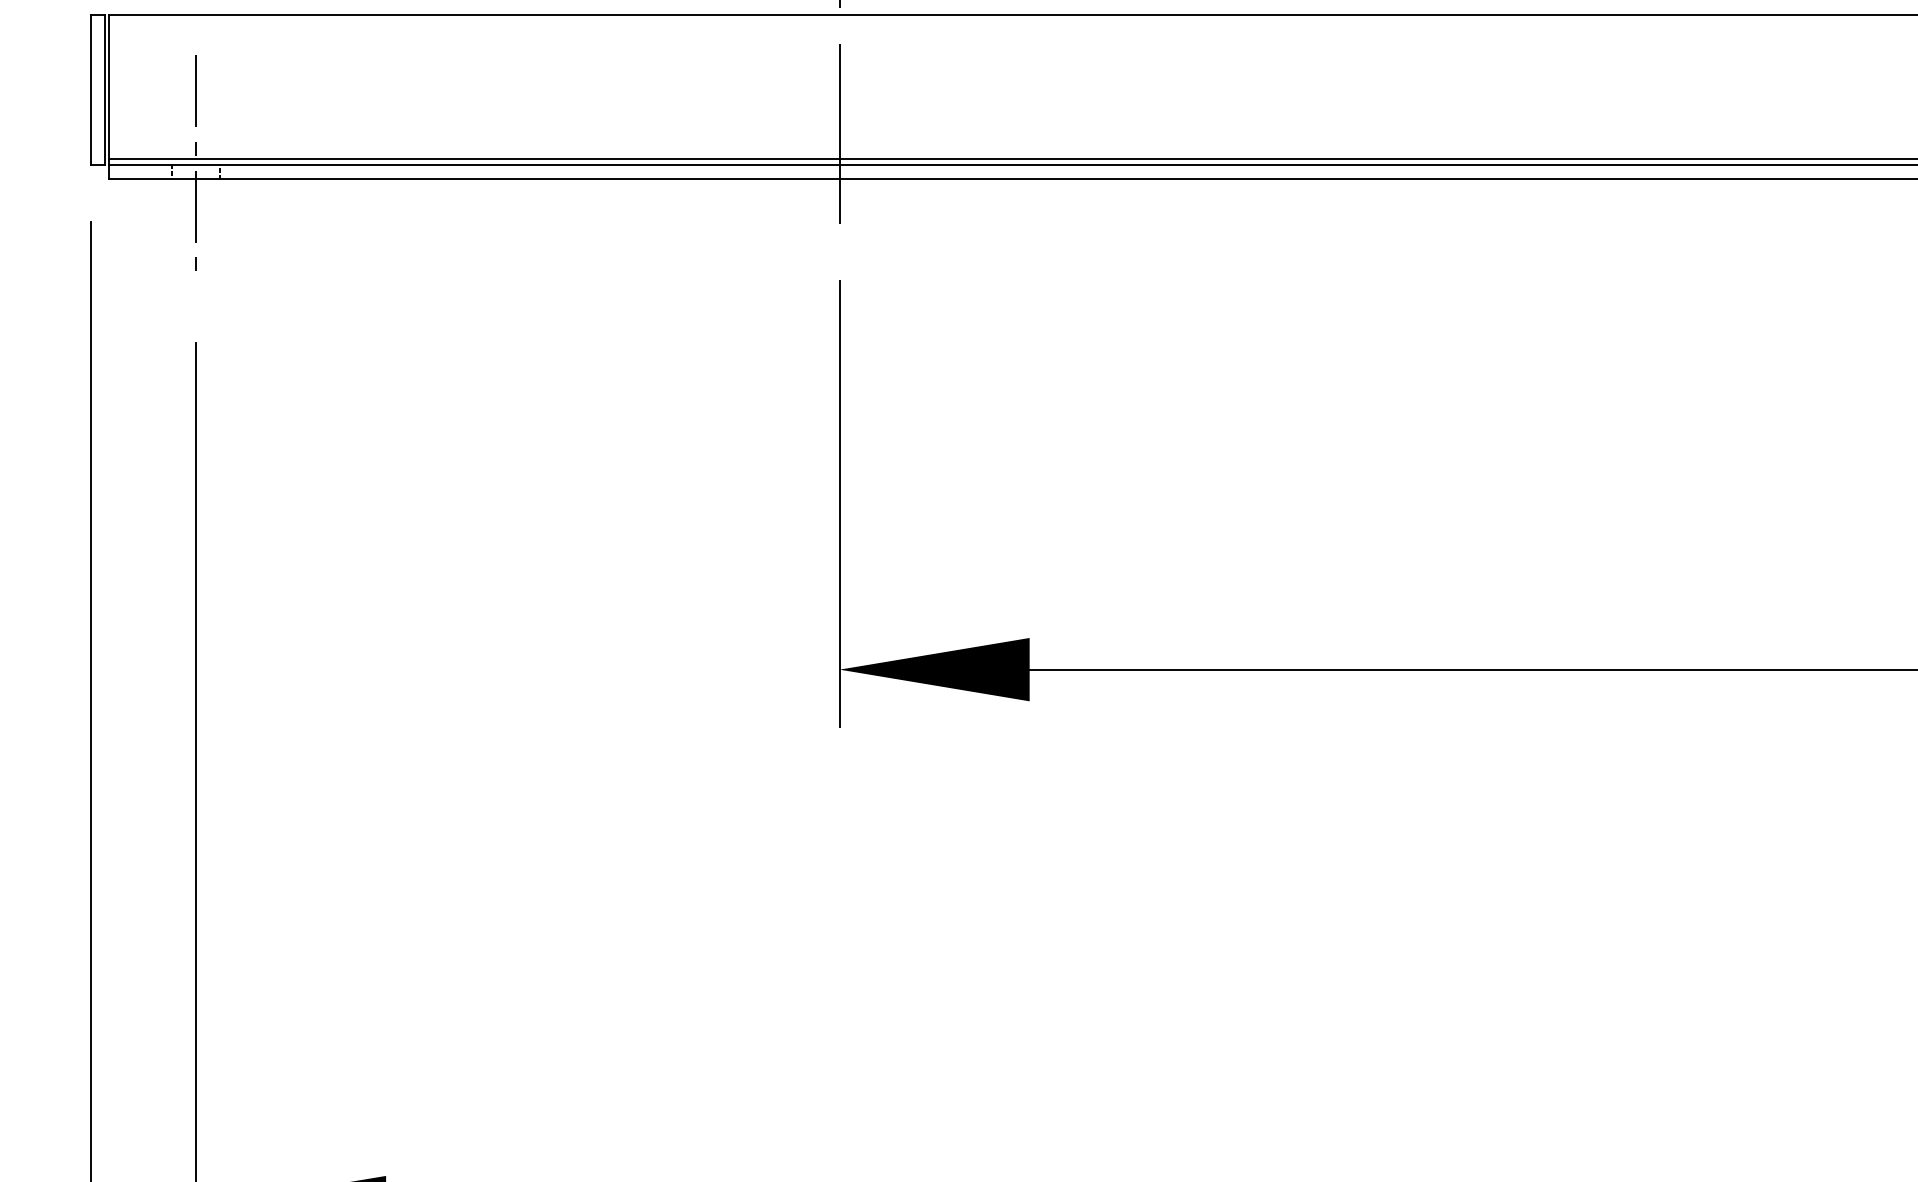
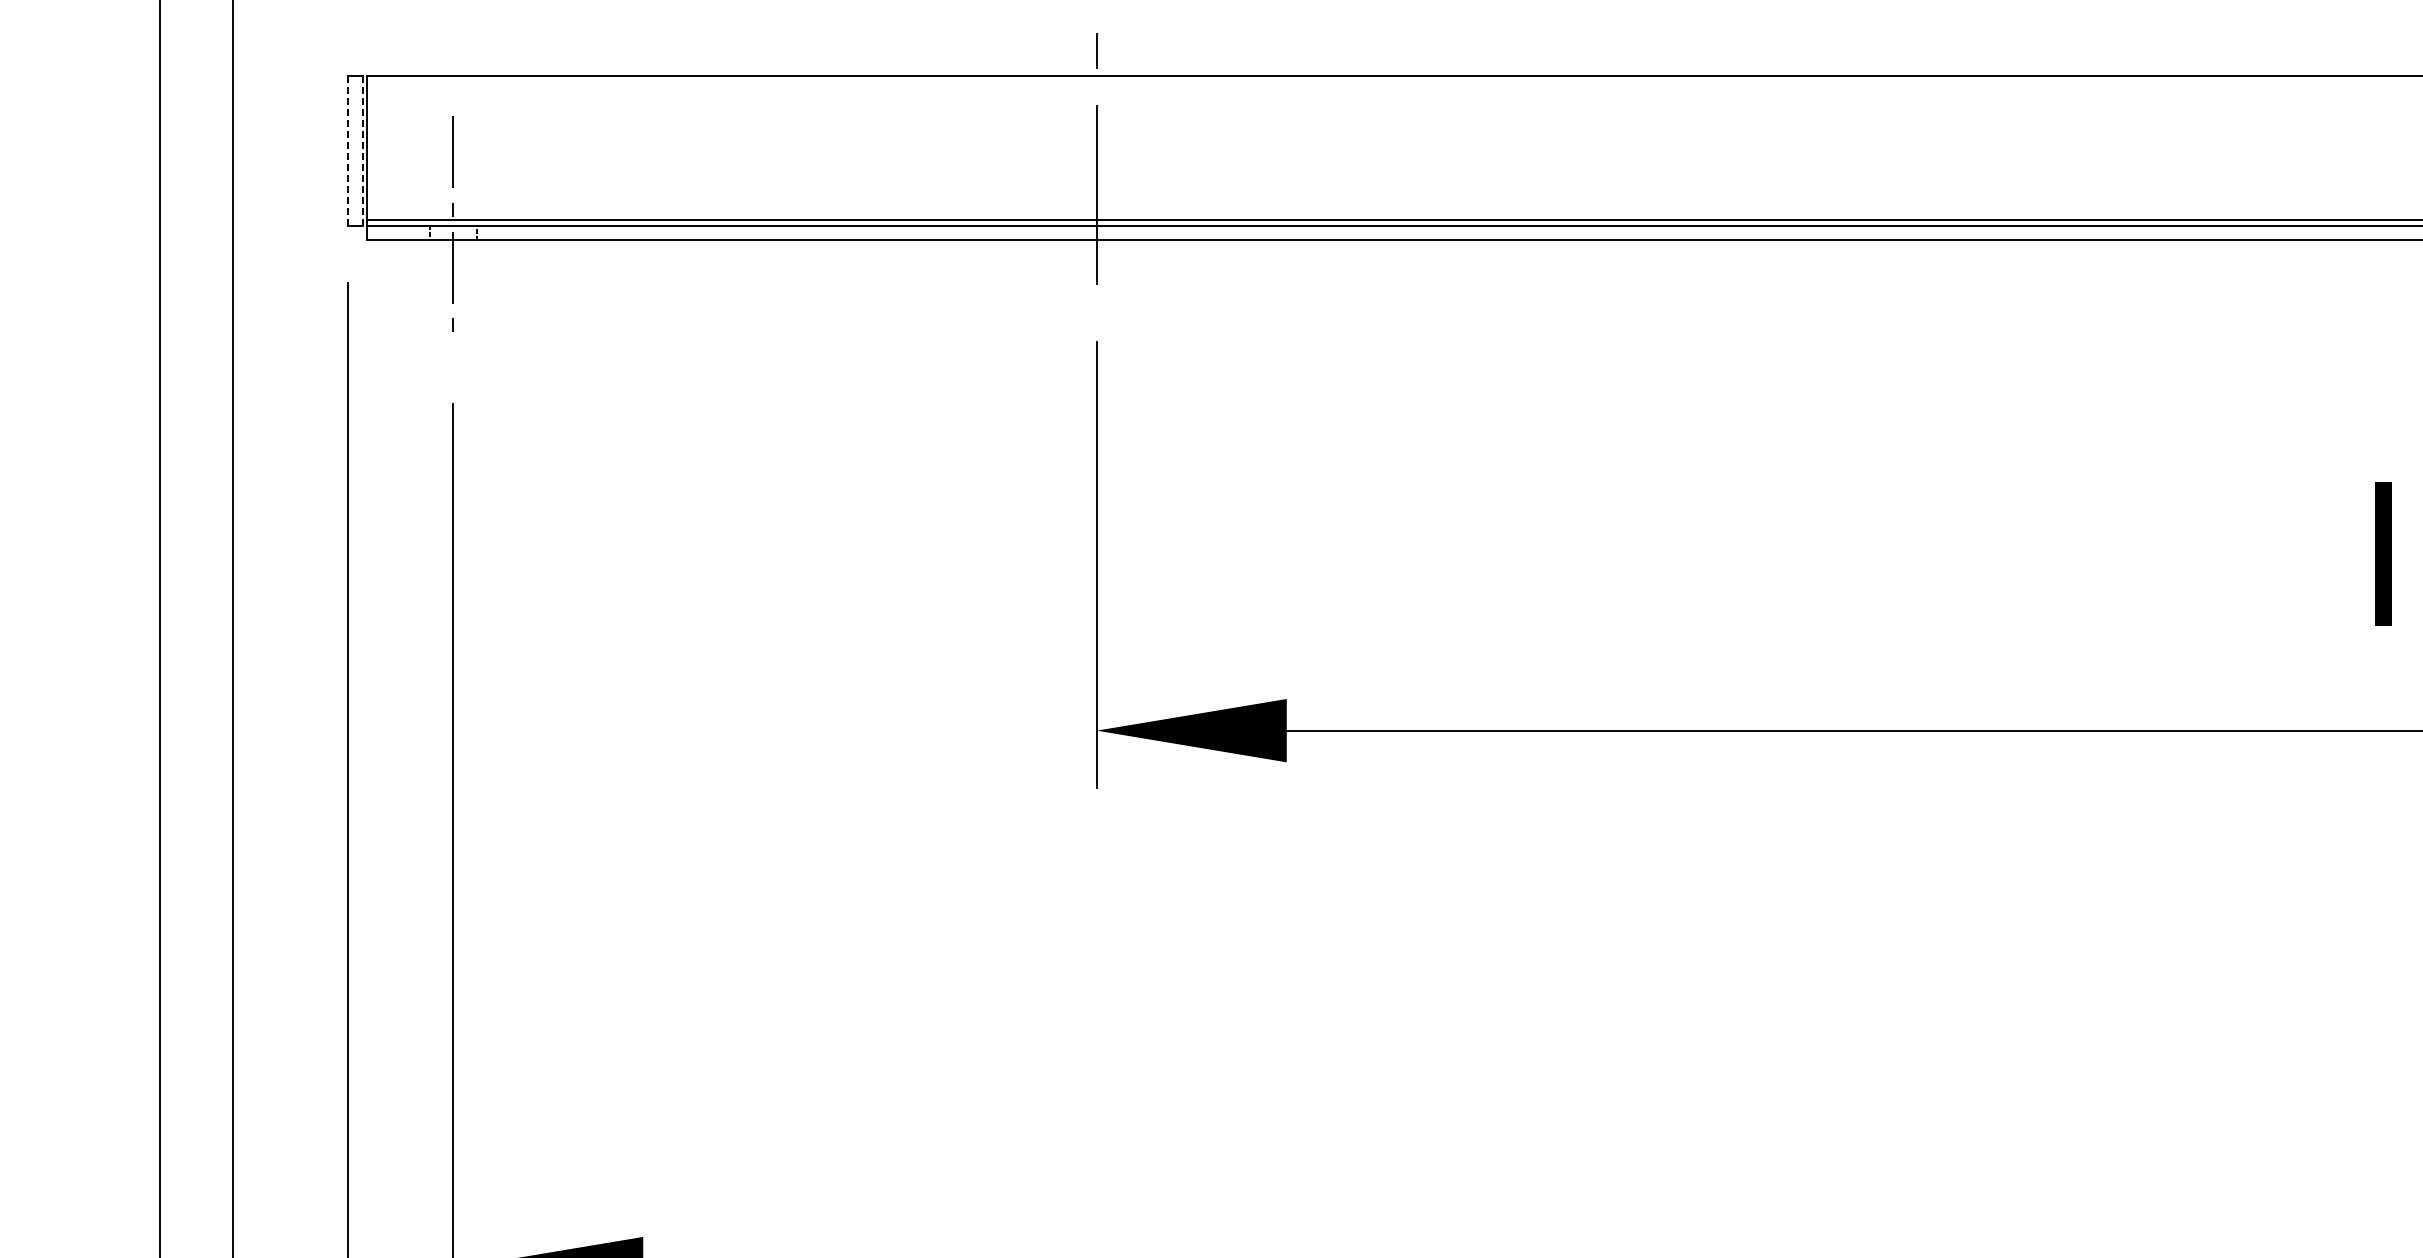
line: (91, 89) -> (348, 150), solid -> dashed
line: (105, 89) -> (362, 150), solid -> dashed

